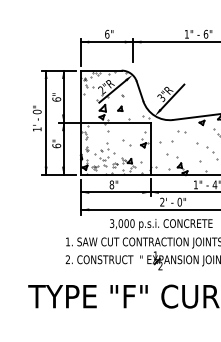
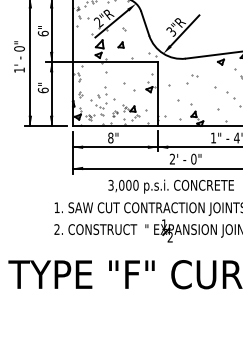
part: (178, 137) -> (192, 80), size x0.62

